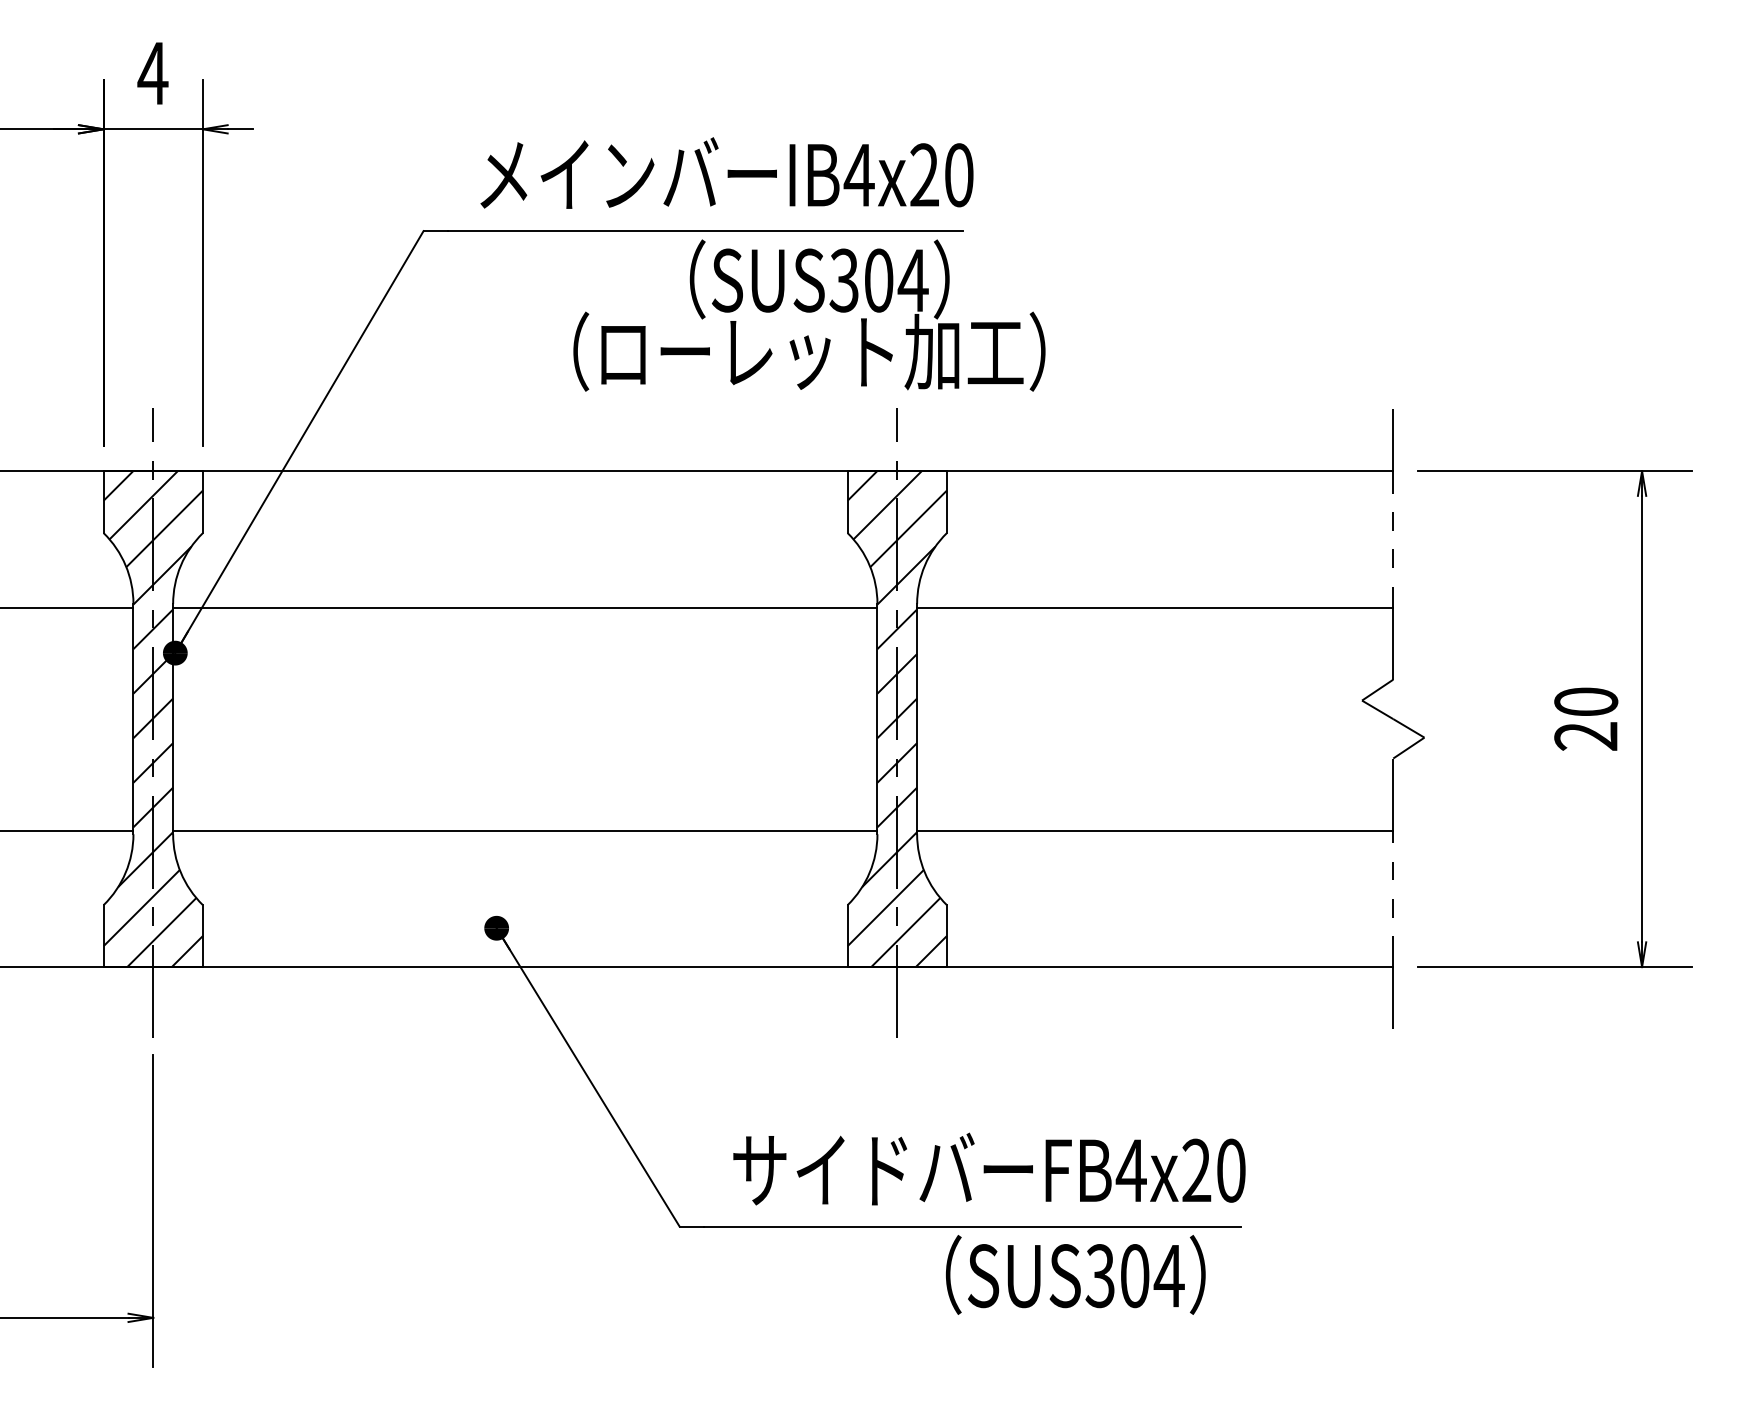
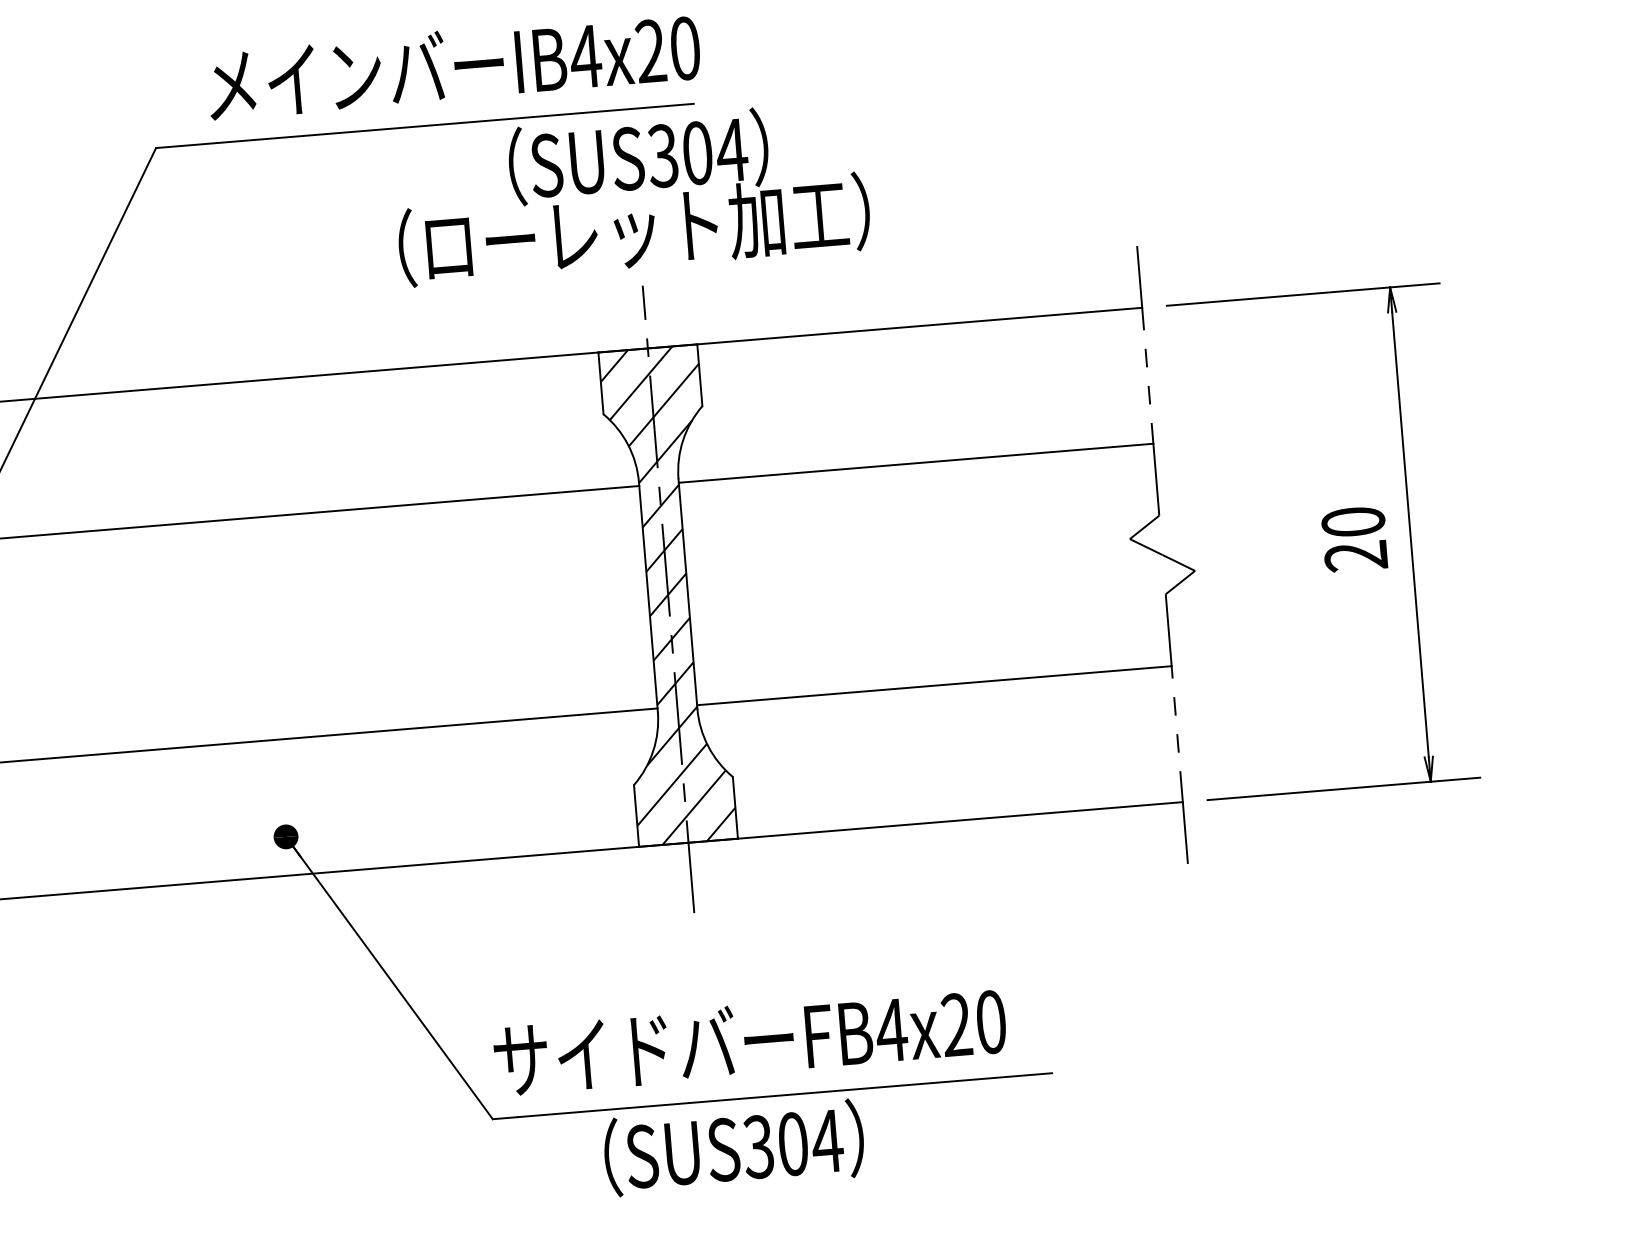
text: (809, 315) -> (631, 193), moved
text: (989, 1168) -> (750, 1039), moved
text: (1075, 1274) -> (733, 1147), moved

